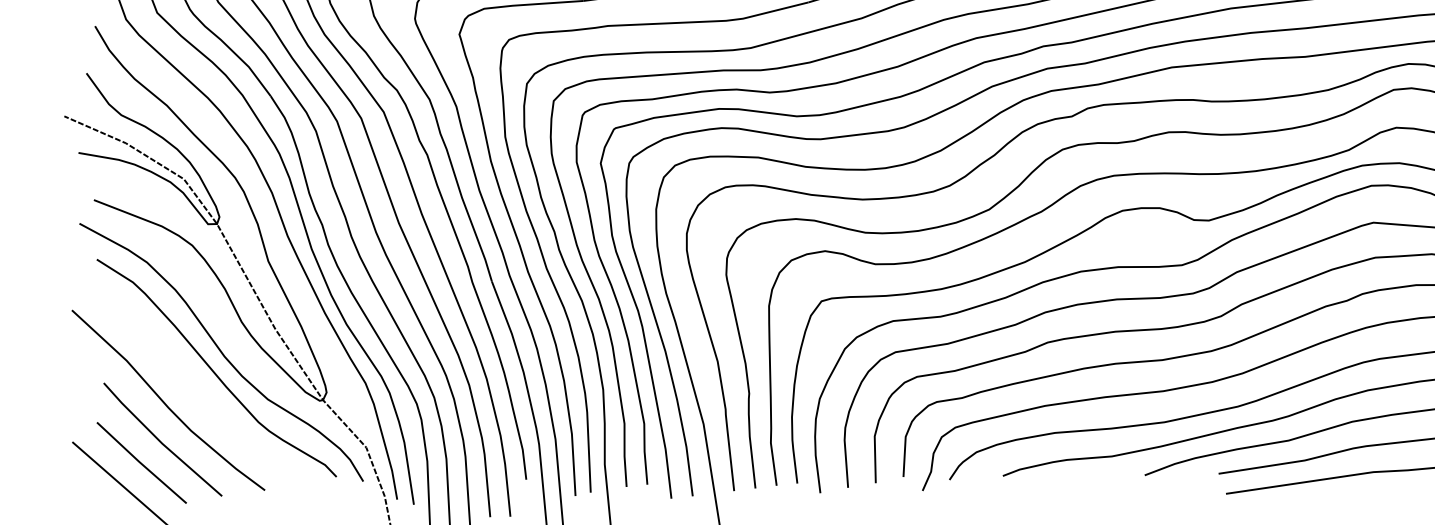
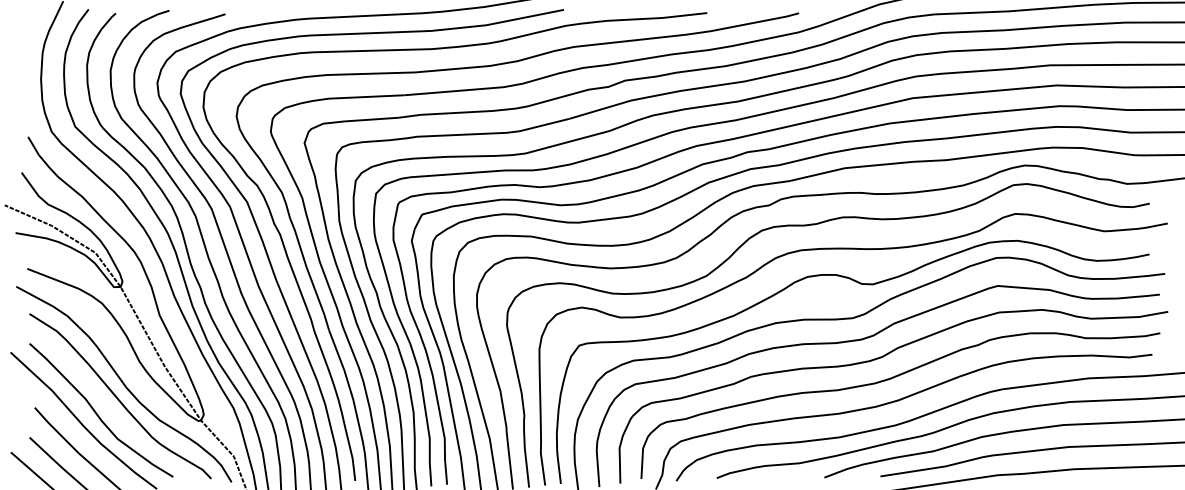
curve: (186, 390) -> (97, 413), added

